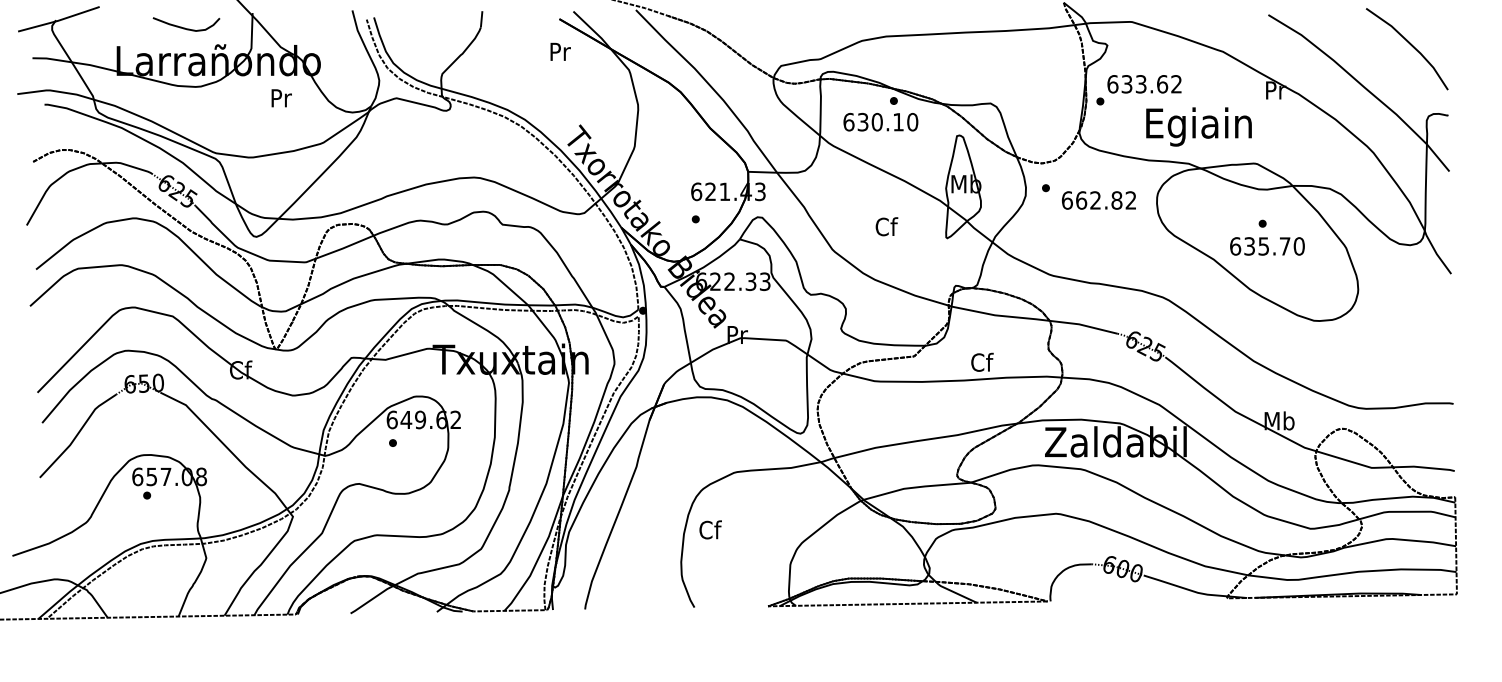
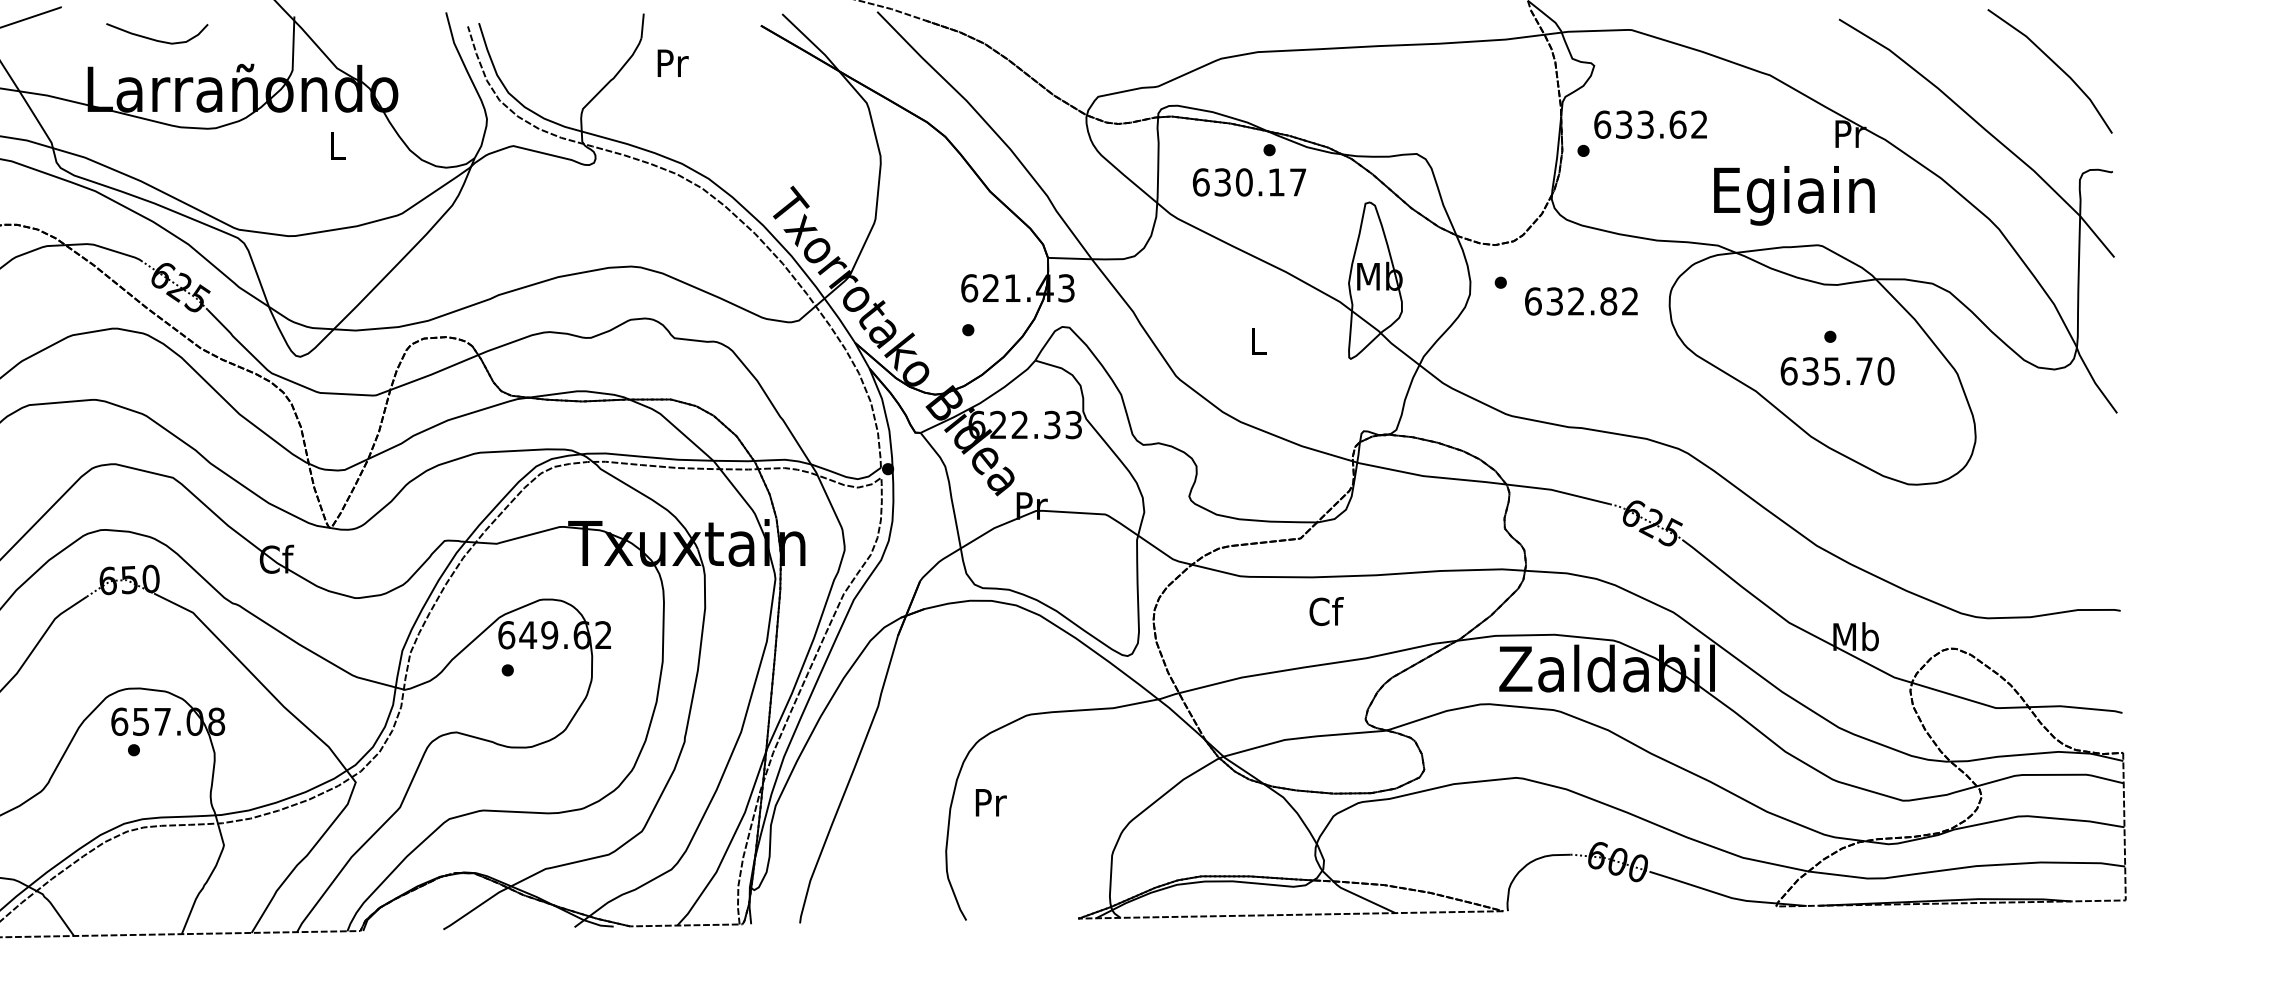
curve: (185, 27) -> (155, 38), moved
text: (560, 51) -> (672, 62), moved
text: (281, 98) -> (338, 146), Pr -> L
text: (912, 121) -> (1297, 181), 630.10 -> 630.17
text: (1198, 126) -> (1793, 195), moved
text: (1081, 200) -> (1554, 301), 662.82 -> 632.82
text: (886, 226) -> (1258, 341), Cf -> L
text: (982, 361) -> (1326, 610), moved
text: (710, 529) -> (990, 801), Cf -> Pr

